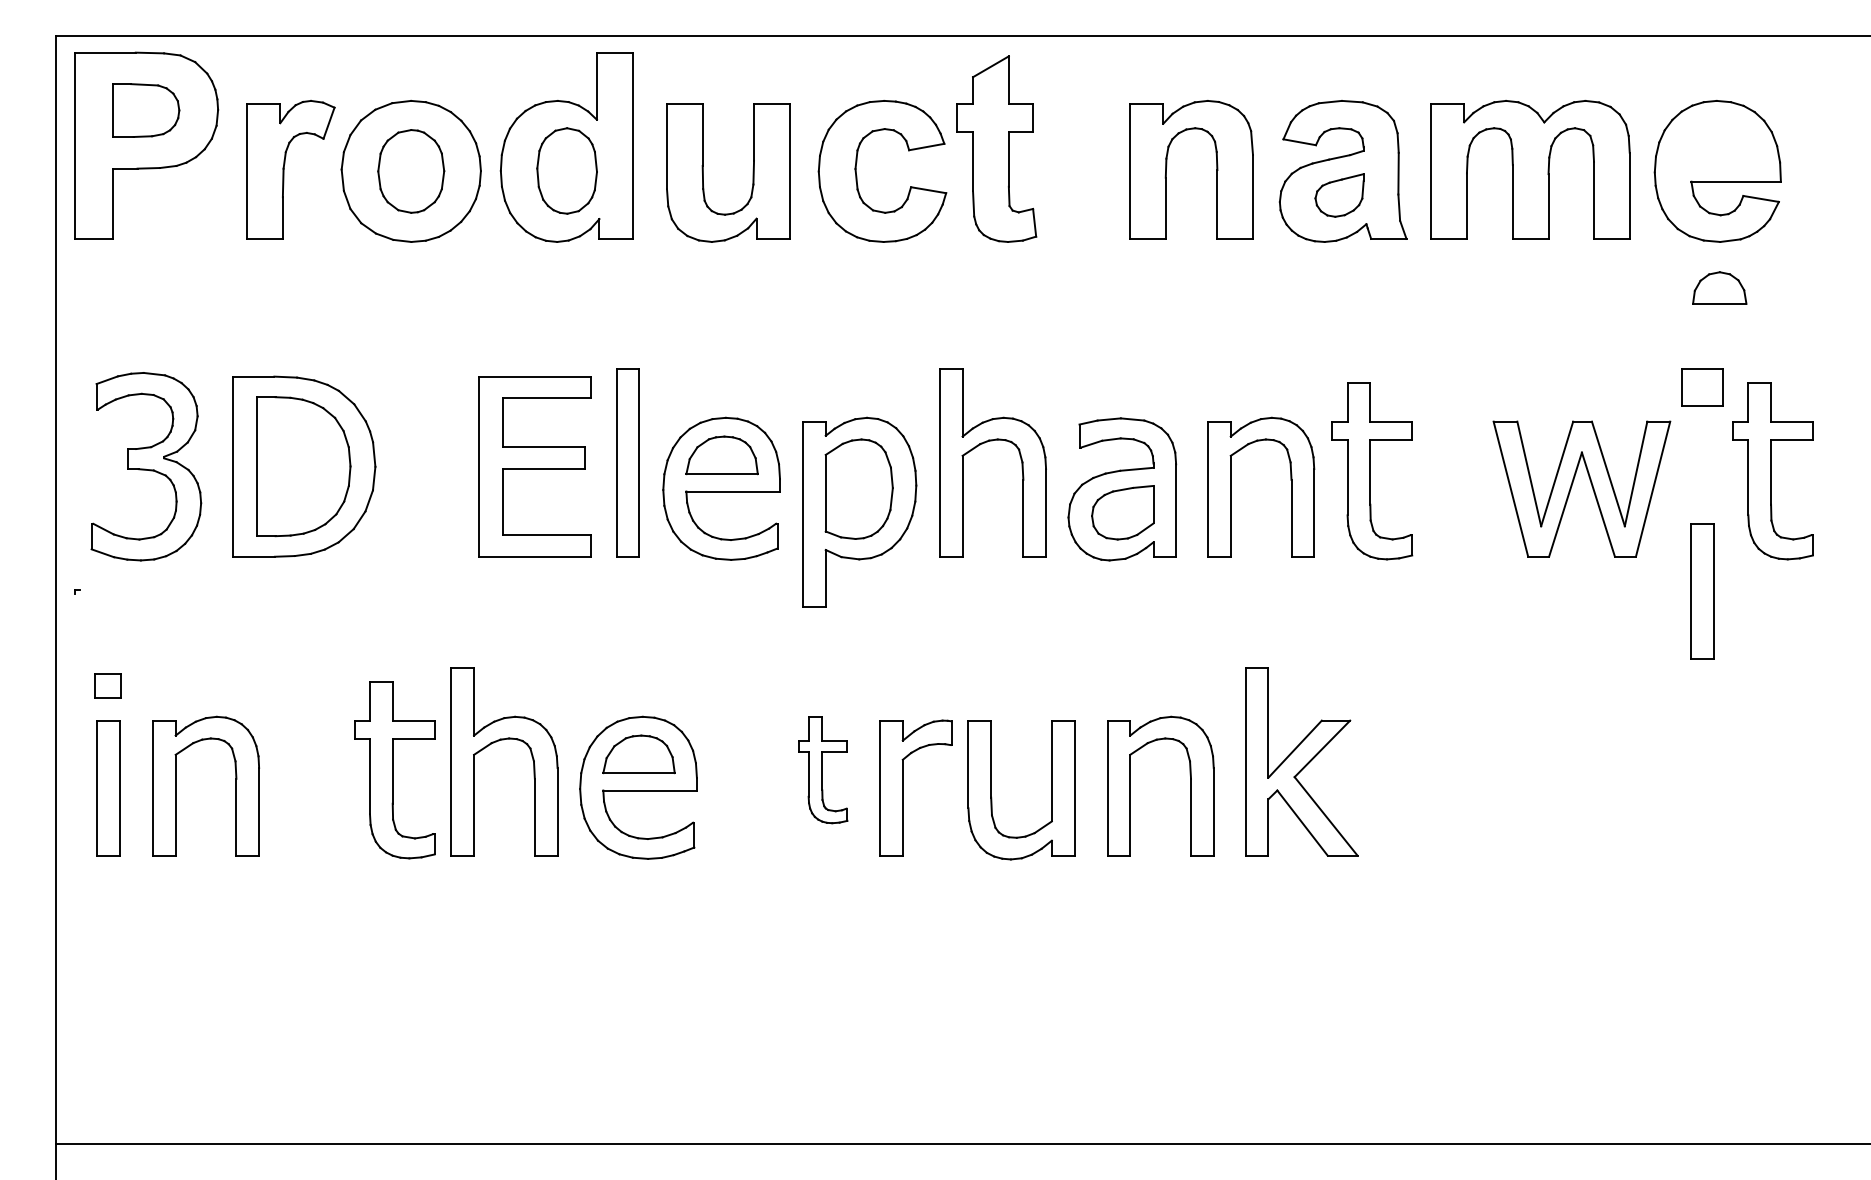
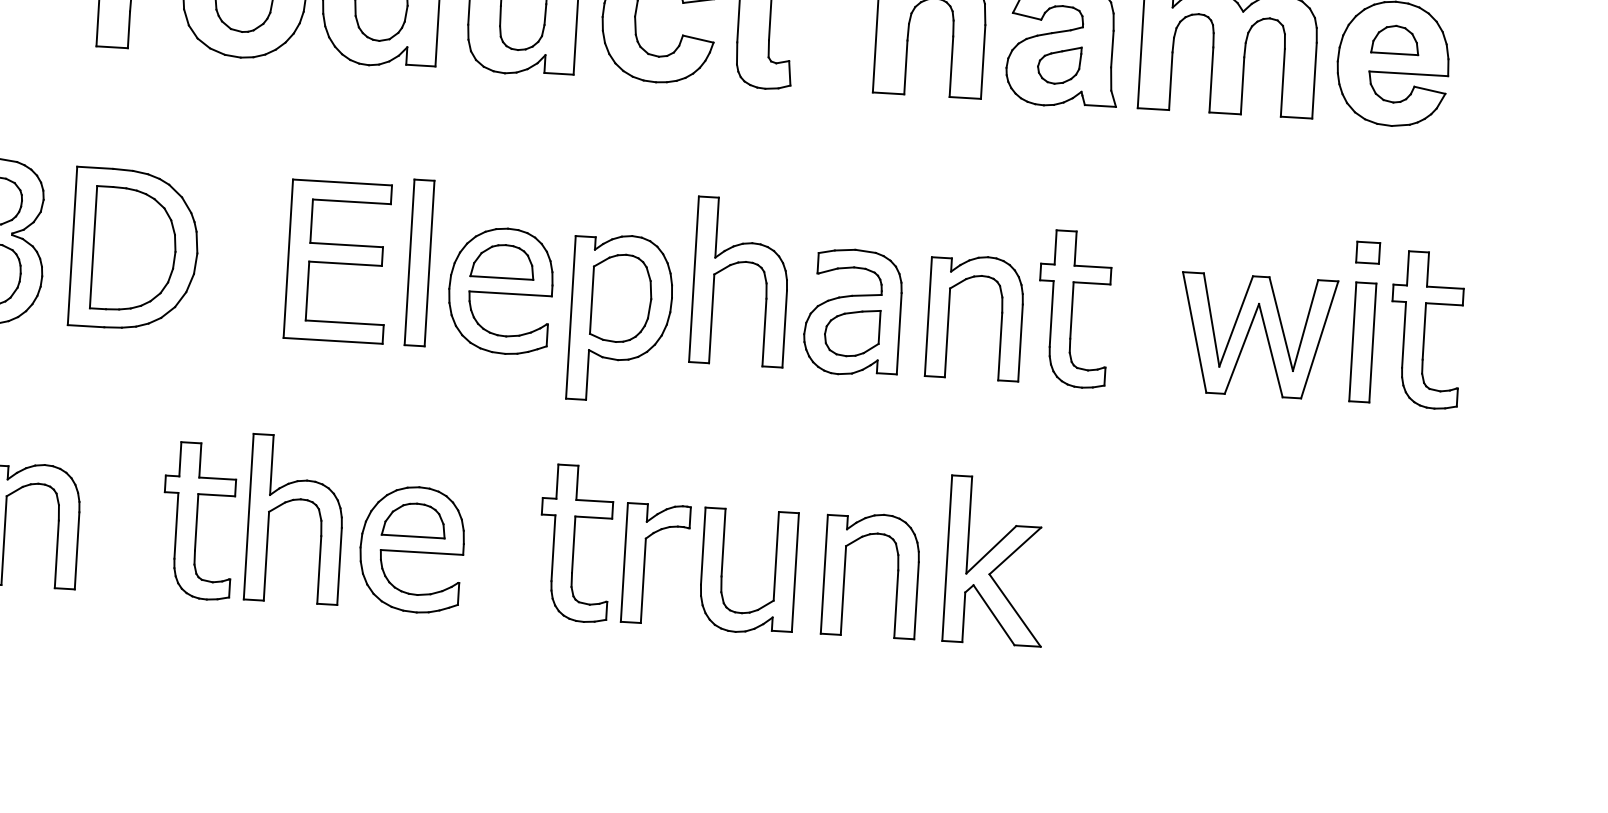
part: (1719, 287) -> (1395, 39), moved
part: (1701, 386) -> (1367, 252), size x0.62
part: (1702, 591) -> (1363, 342), moved
part: (823, 770) -> (575, 543), size x1.67

